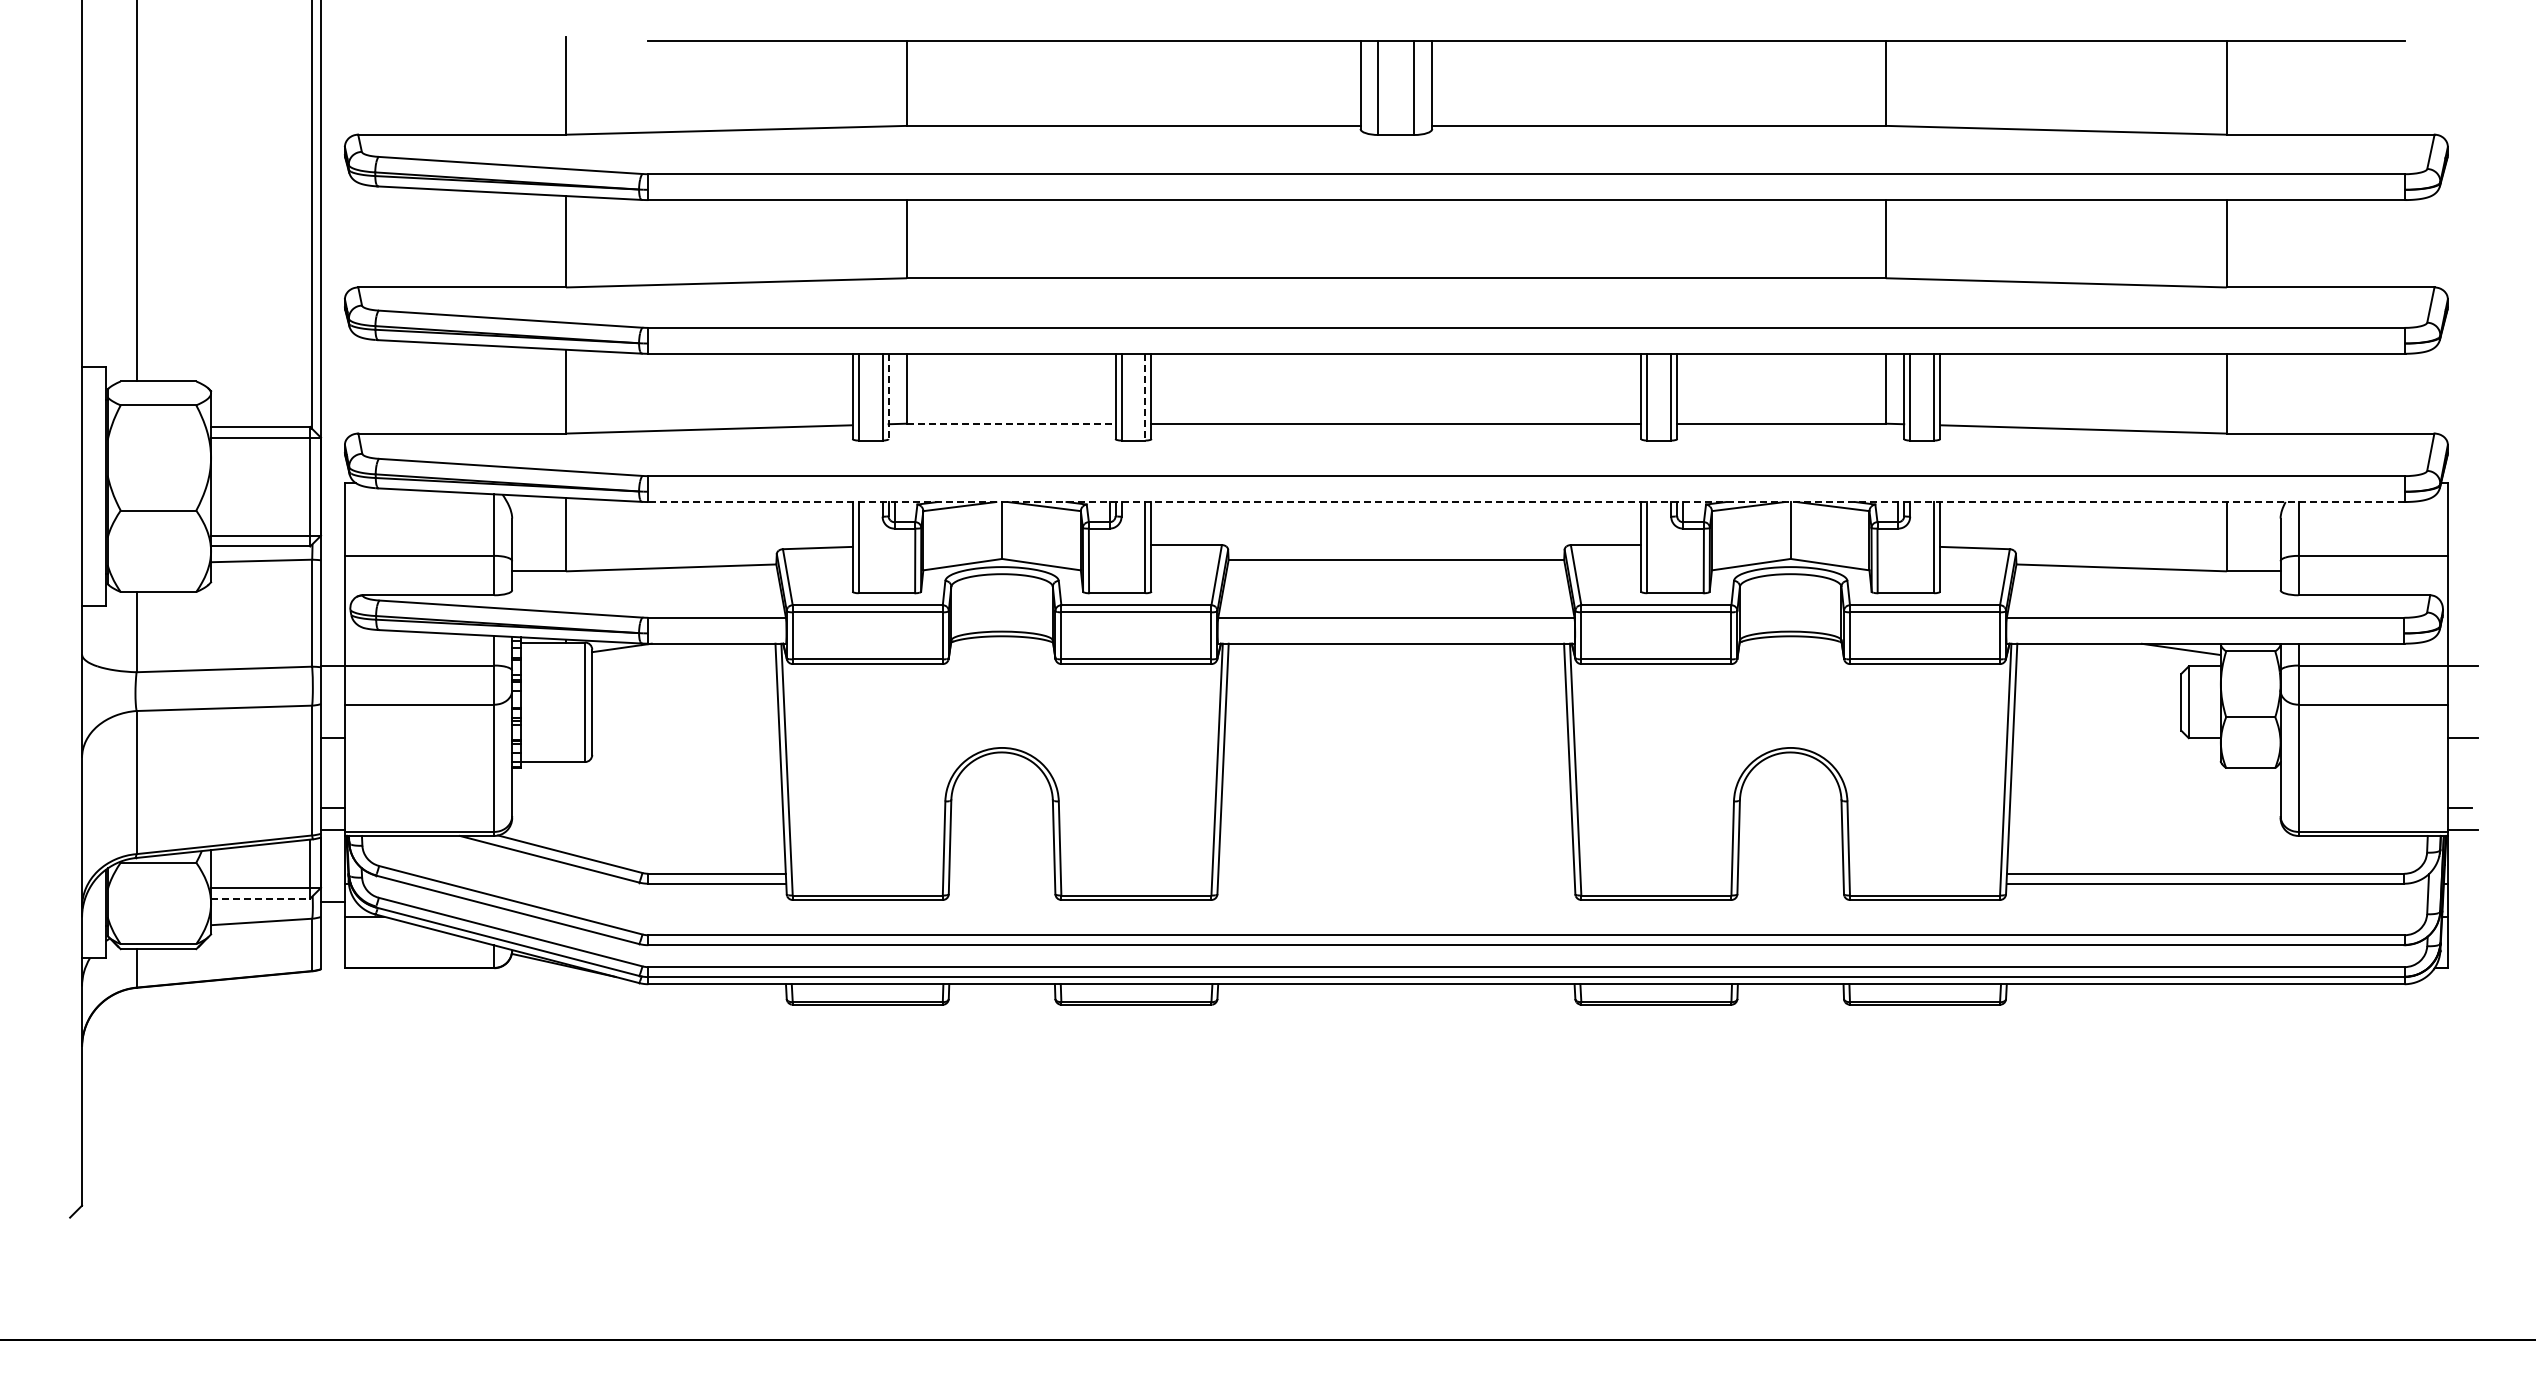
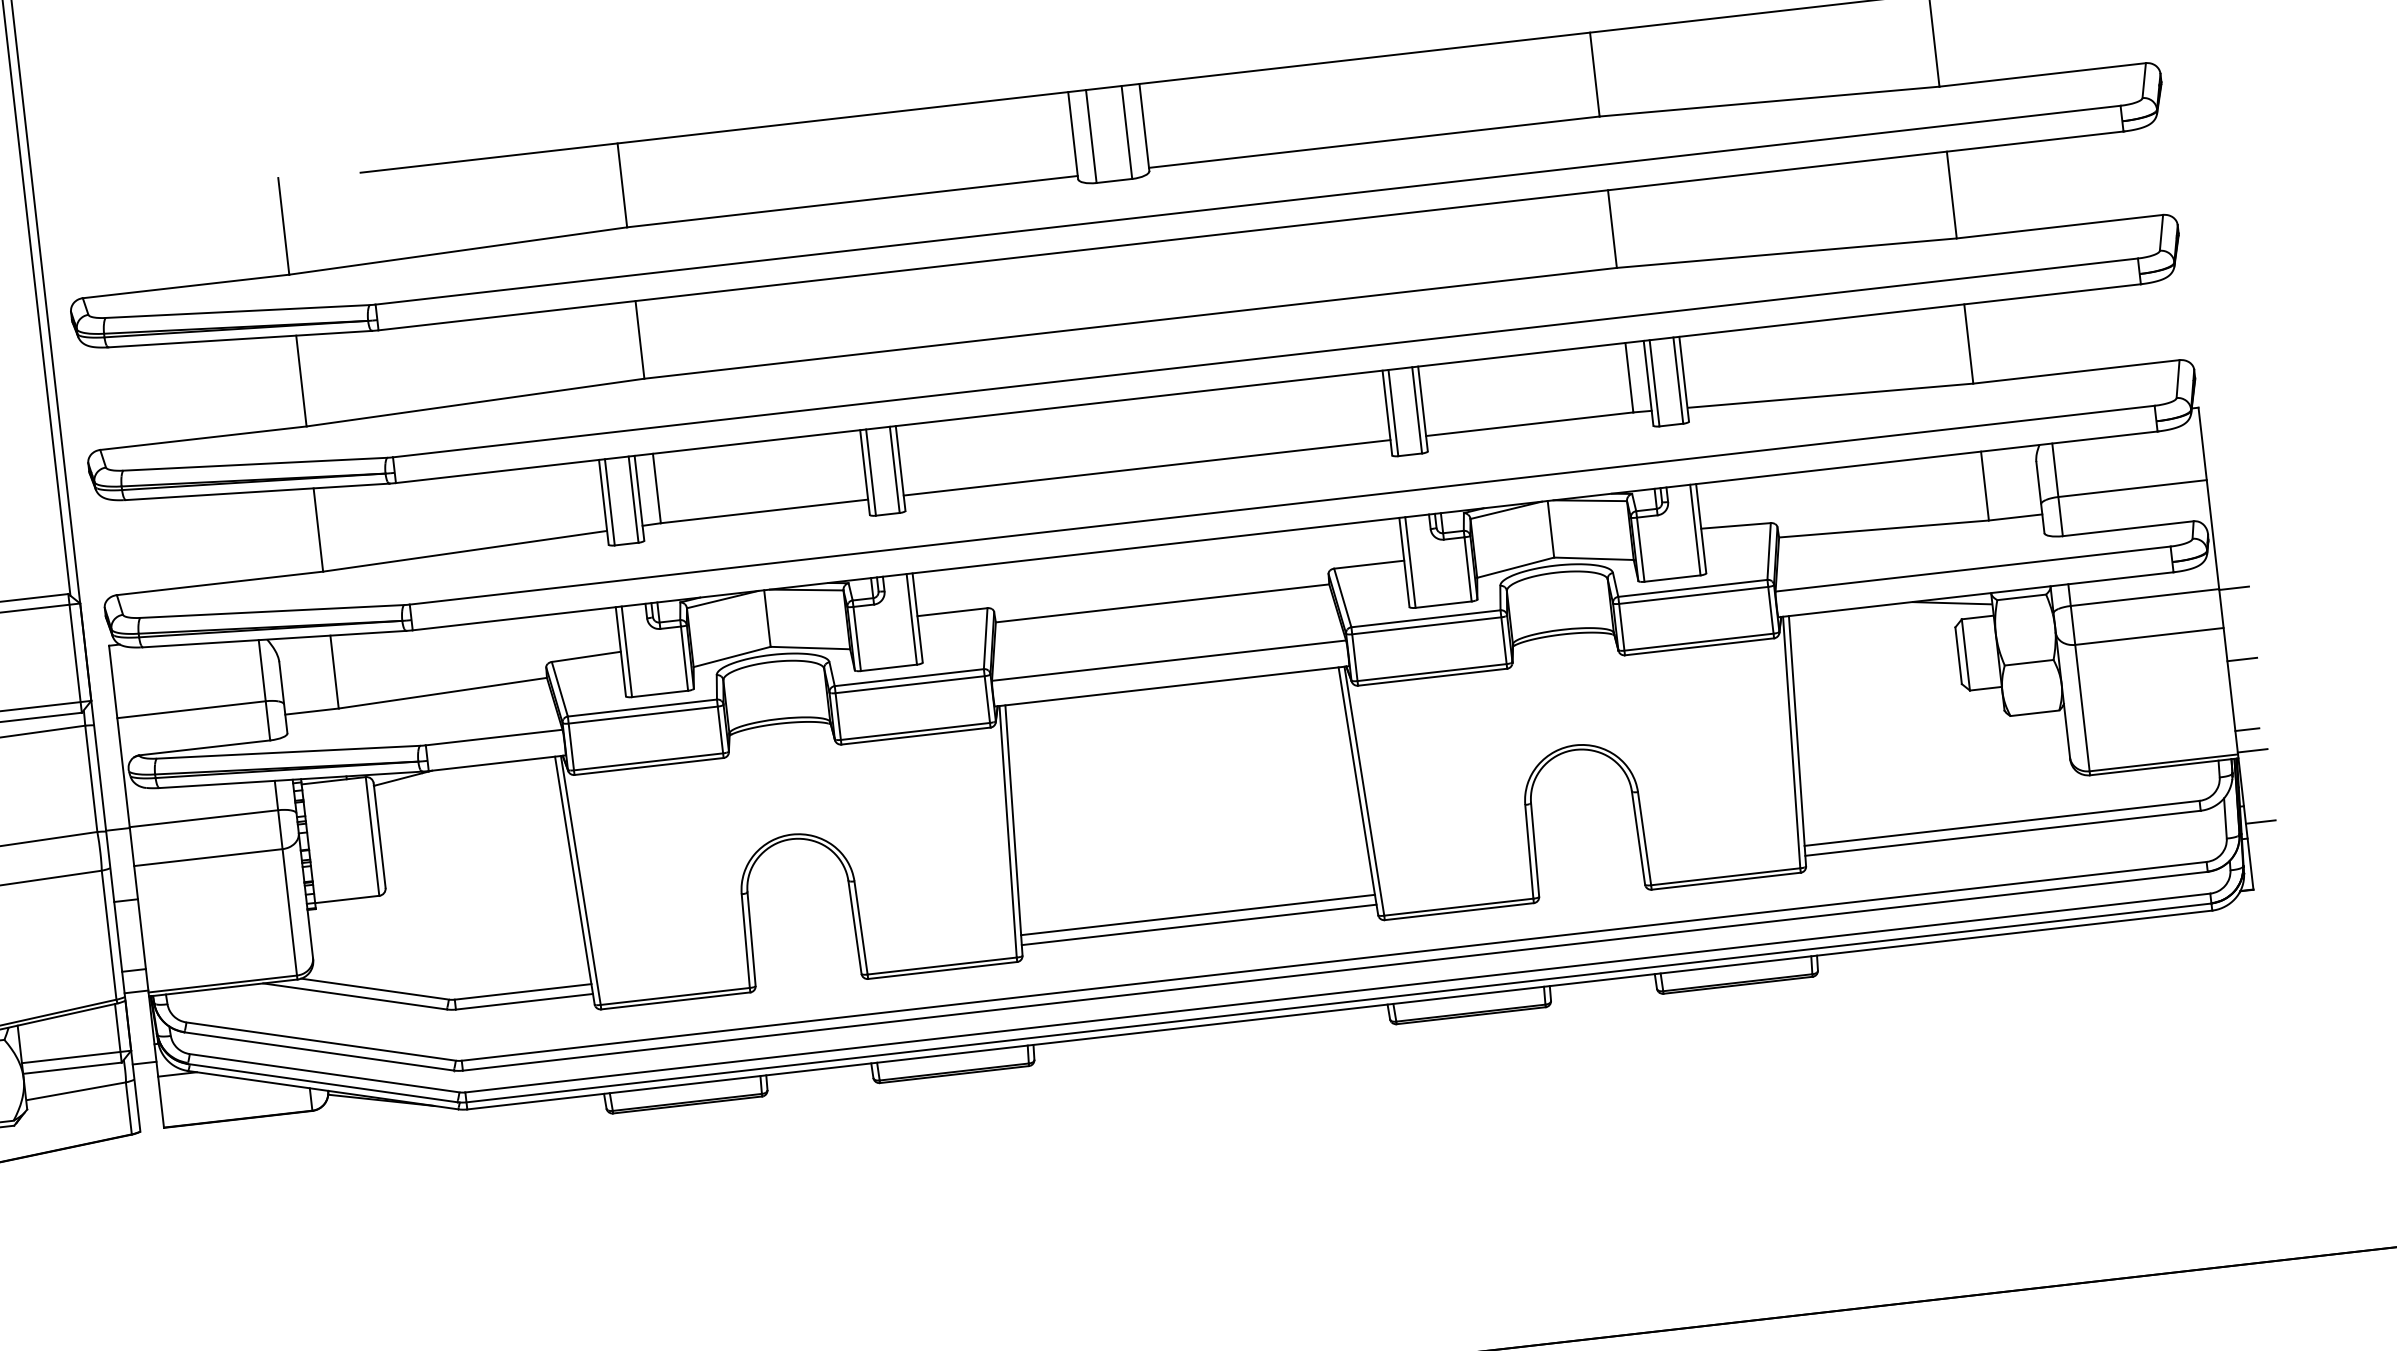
line: (888, 396) -> (639, 498), dashed -> solid
line: (1145, 397) -> (894, 470), dashed -> solid
line: (1011, 423) -> (764, 511), dashed -> solid
line: (1525, 502) -> (1284, 531), dashed -> solid
line: (1396, 873) -> (1198, 914), added
line: (1395, 883) -> (1198, 924), added
line: (260, 898) -> (72, 1068), dashed -> solid
line: (2462, 901) -> (2260, 821), added

